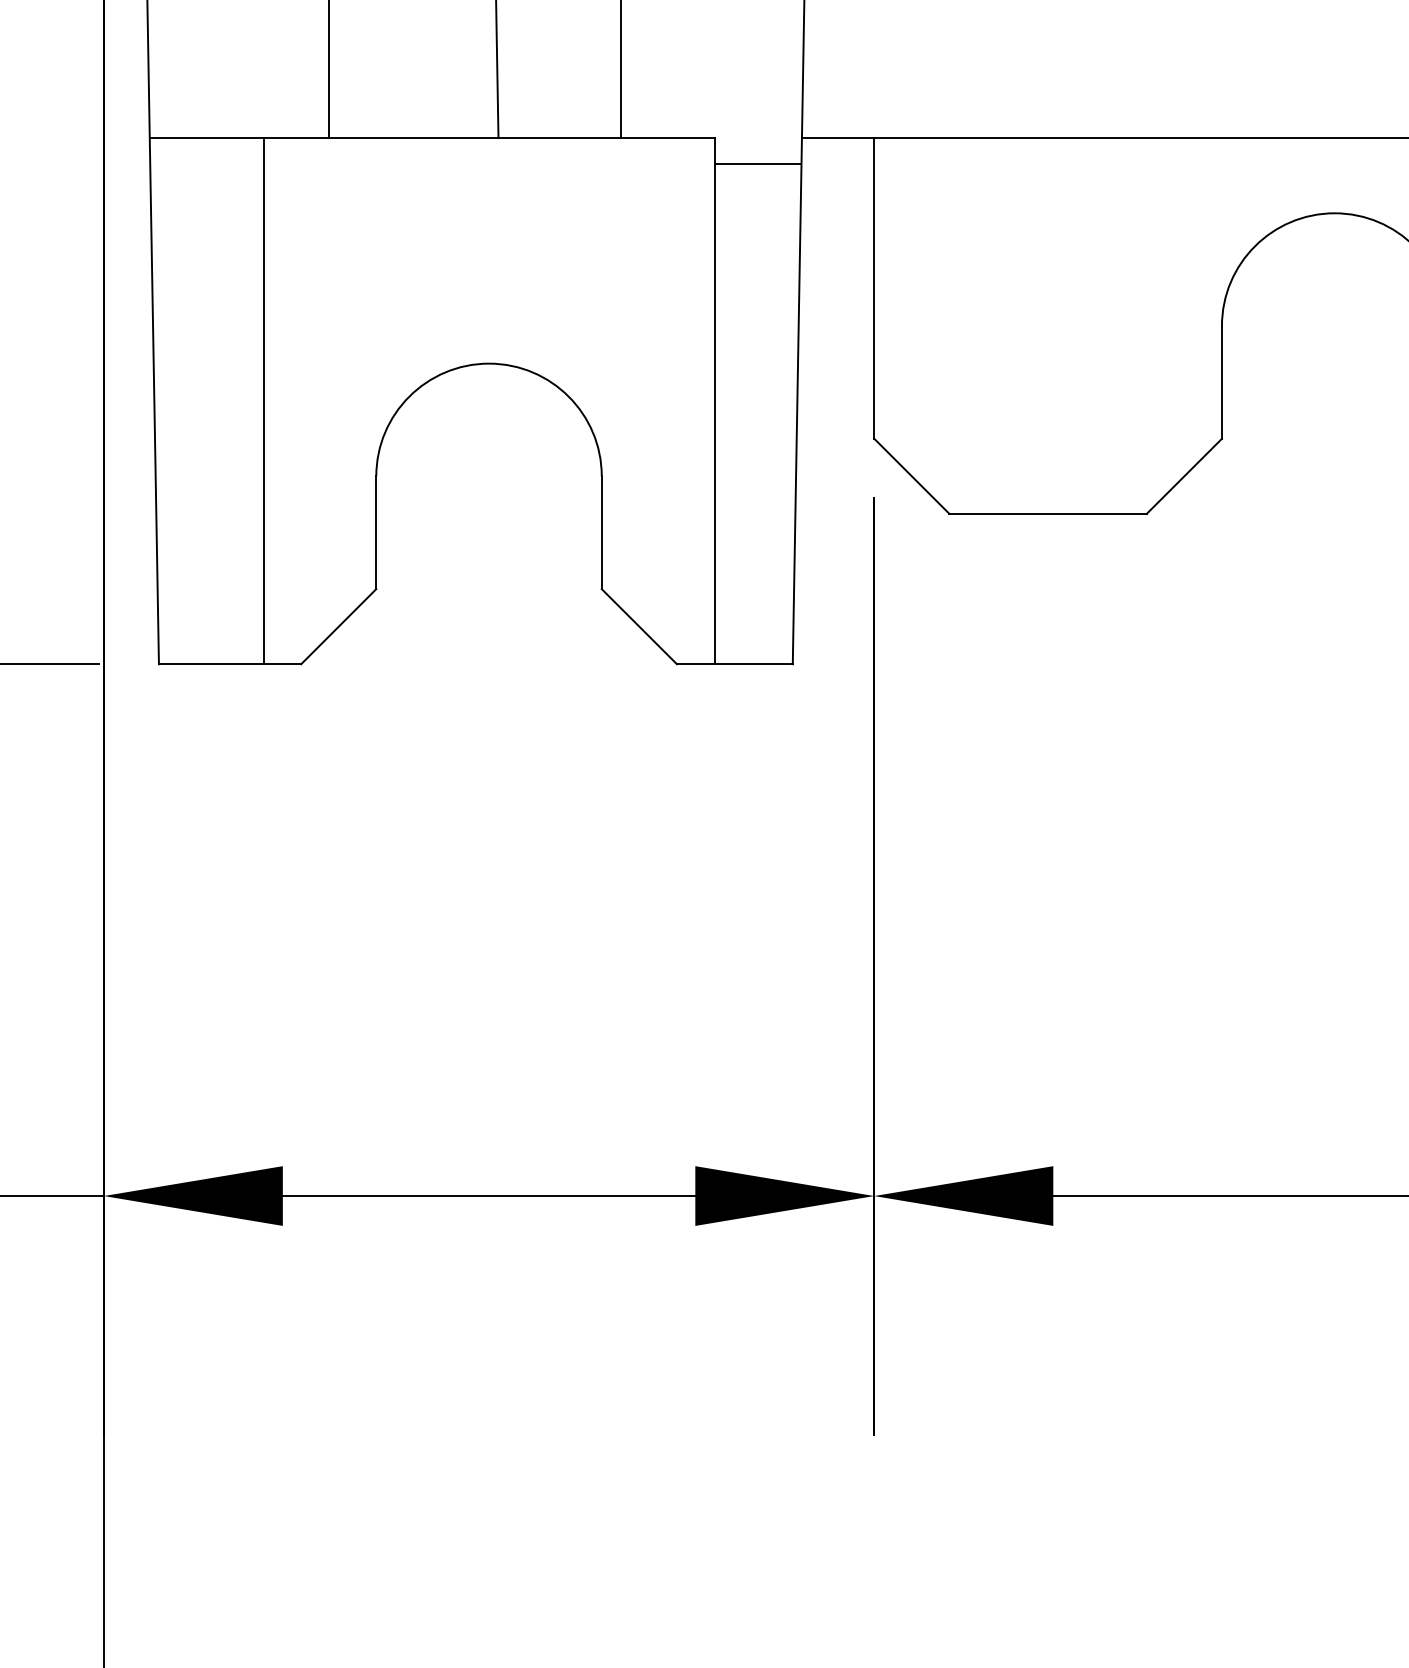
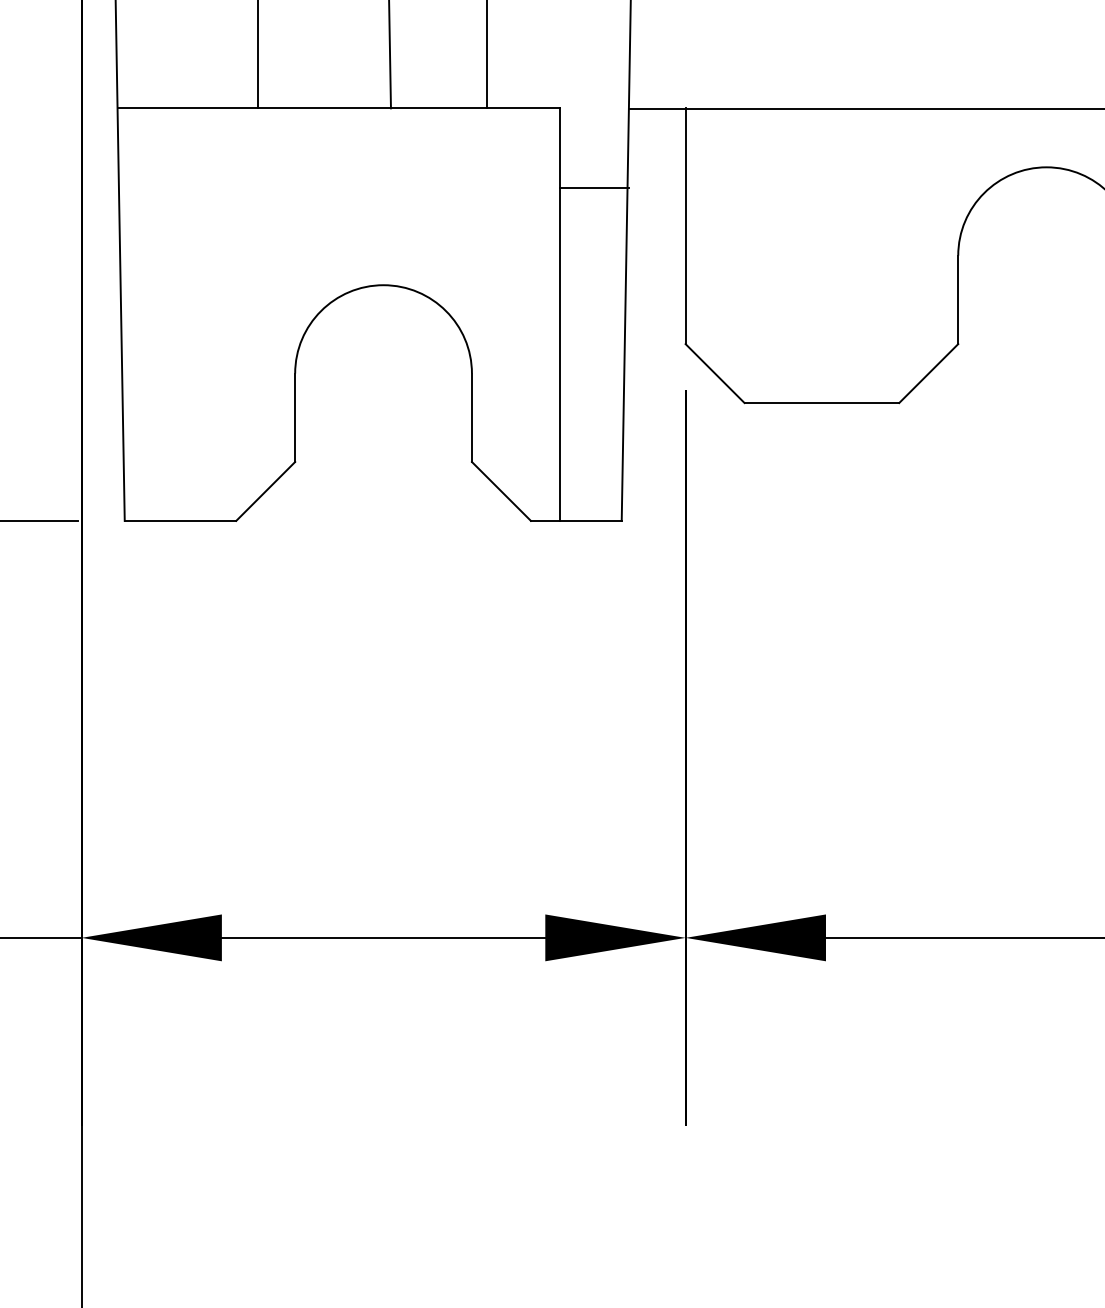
line: (758, 163) -> (594, 187), moved
line: (263, 401) -> (206, 314), removed

